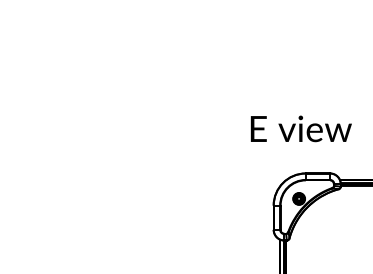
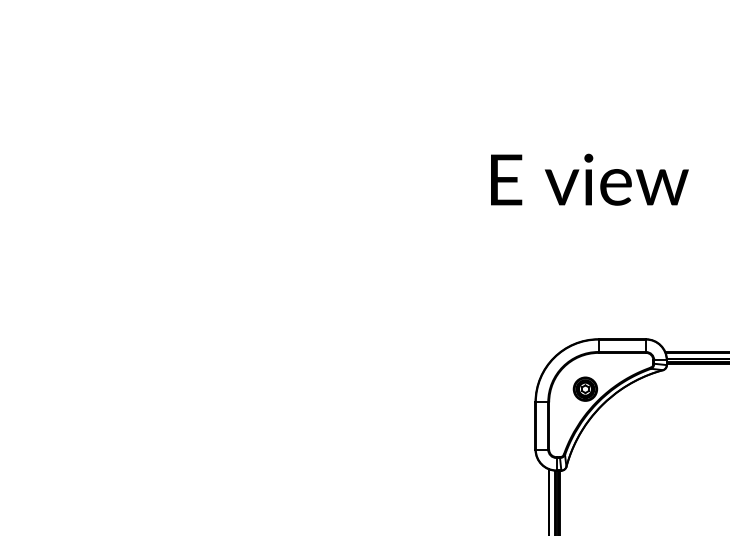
text: (300, 128) -> (588, 178), moved

